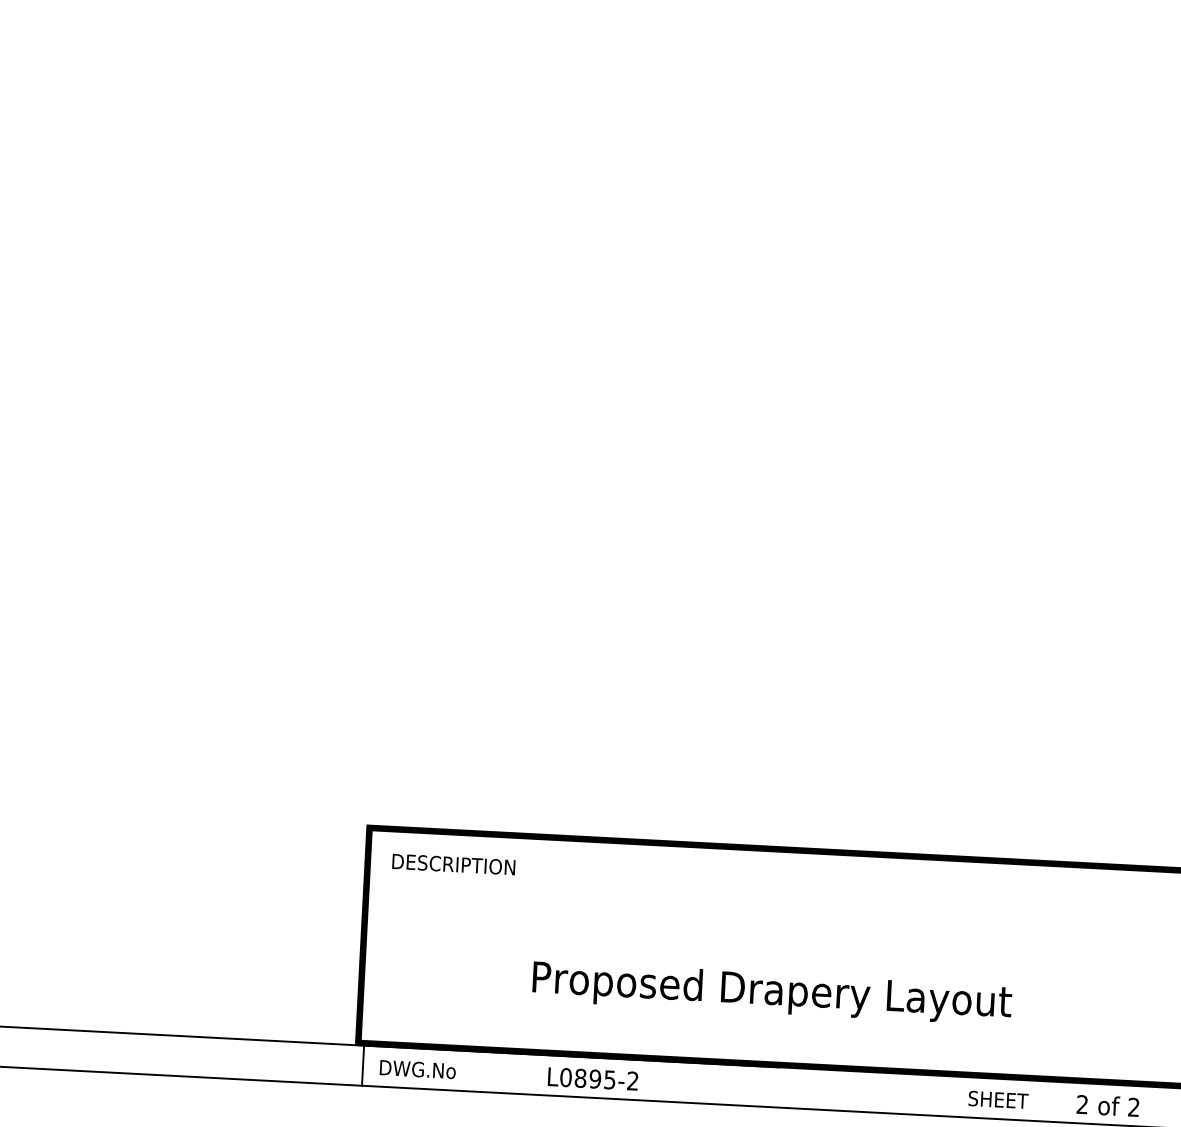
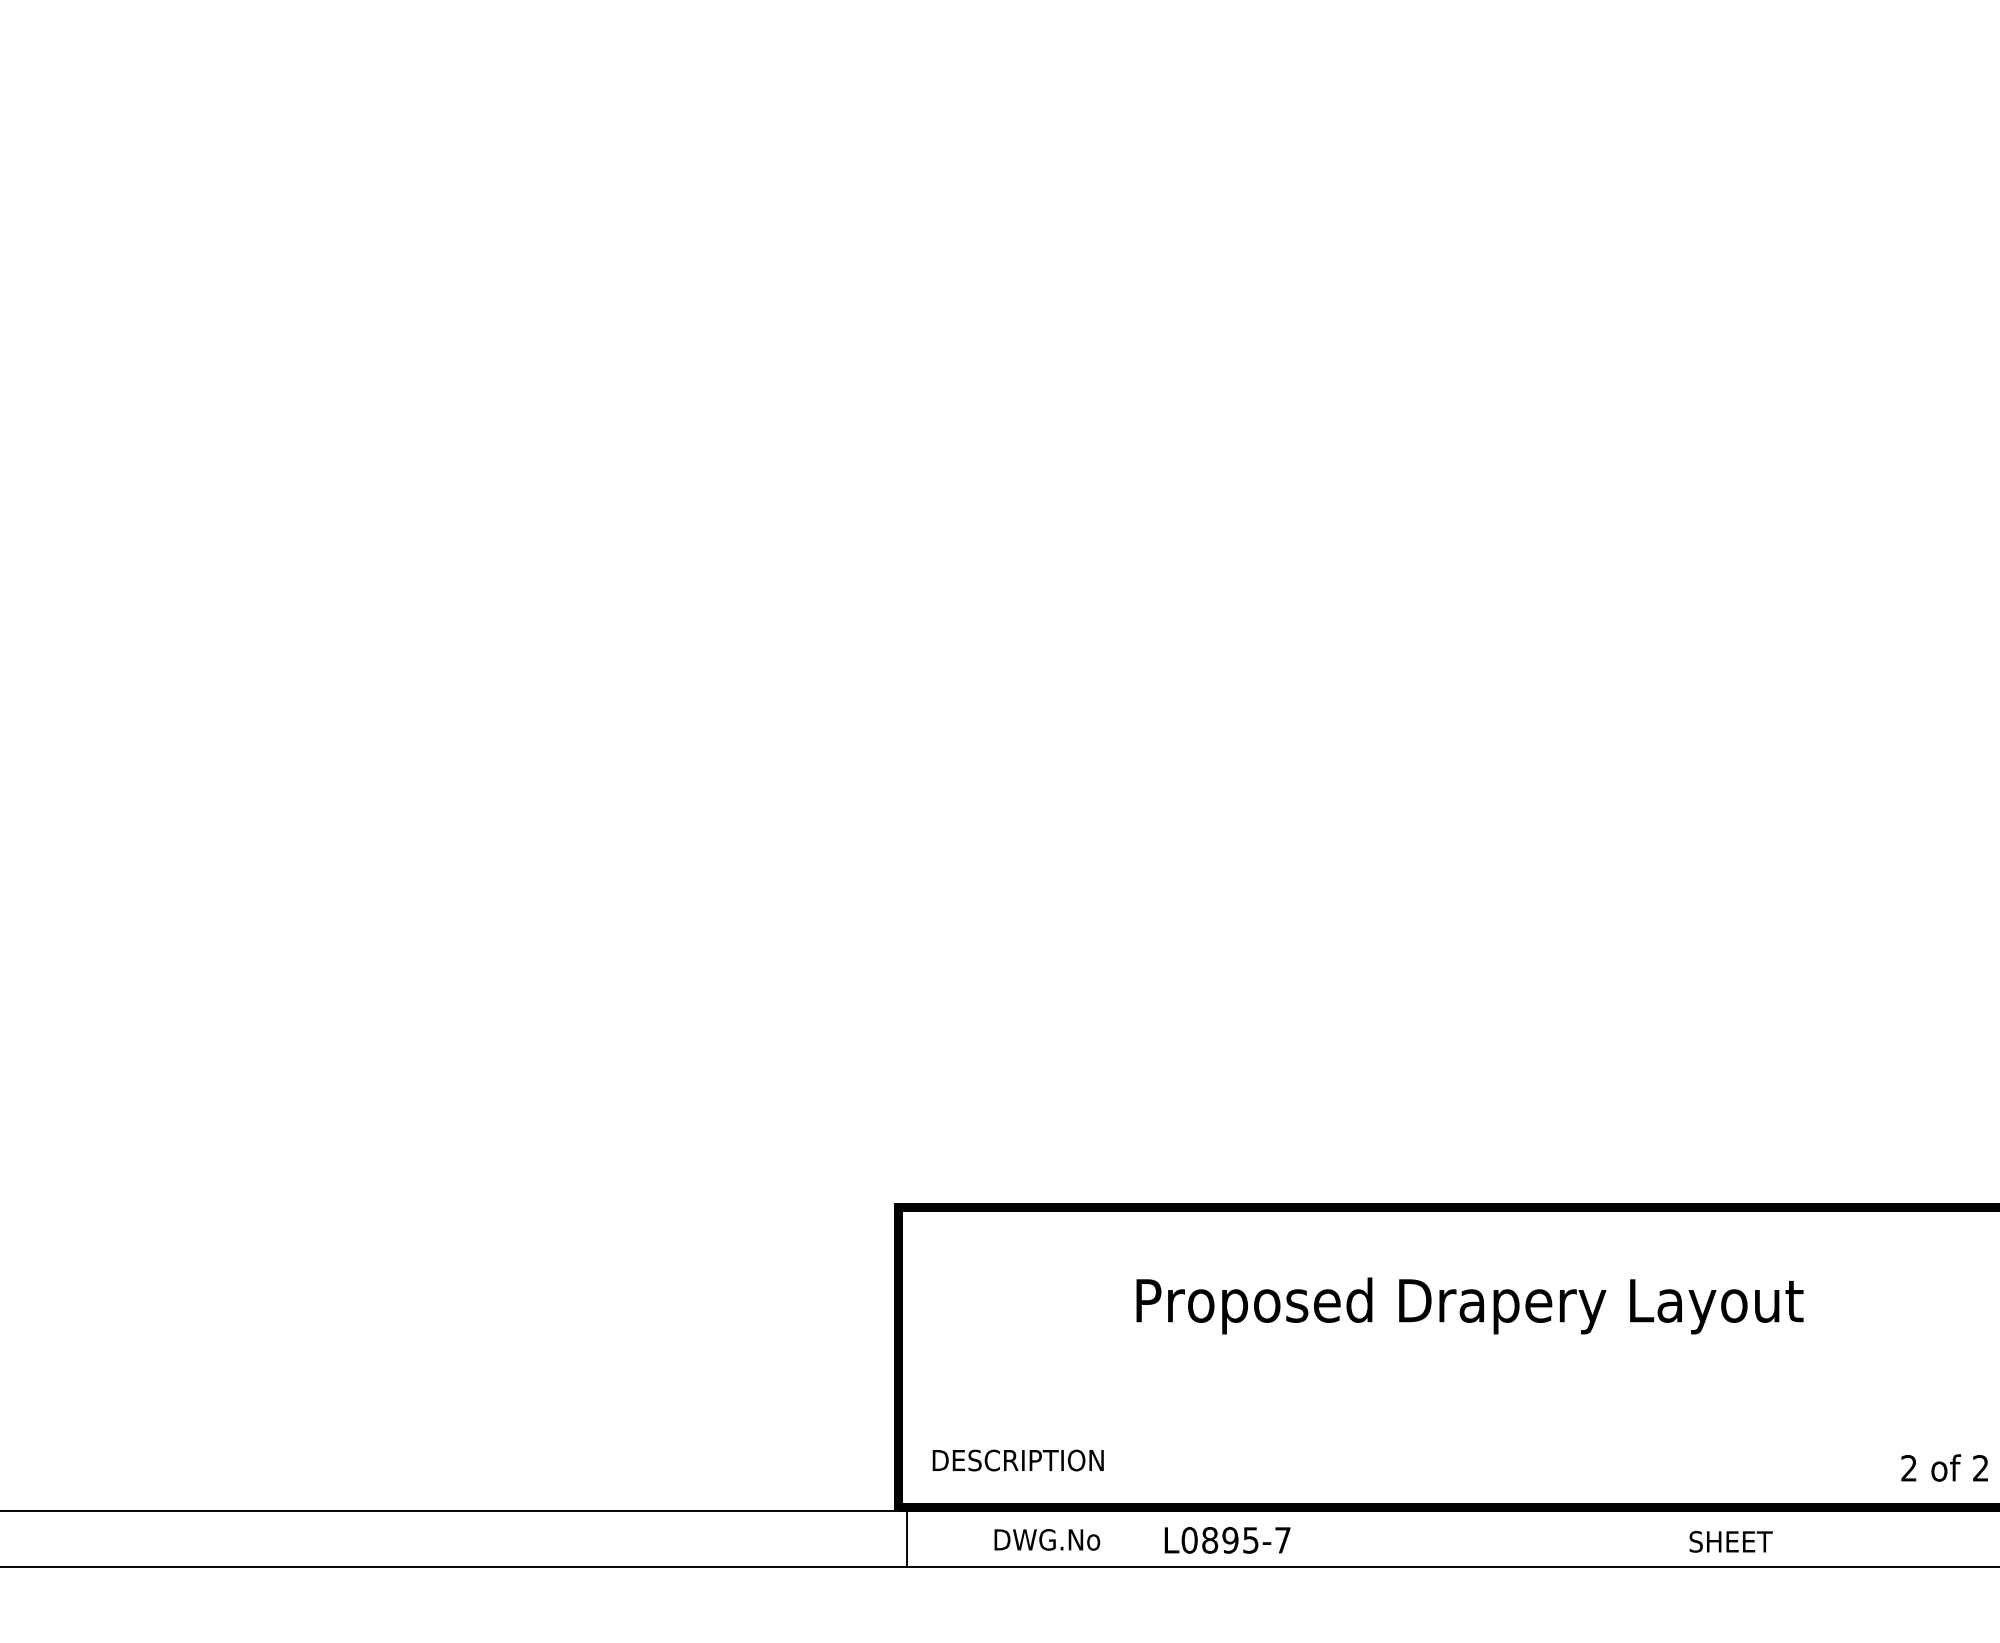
text: (453, 864) -> (1017, 1460), moved
text: (771, 992) -> (1469, 1305), moved
text: (418, 1069) -> (1047, 1539), moved
text: (632, 1081) -> (1282, 1540), L0895-2 -> L0895-7
text: (998, 1099) -> (1730, 1541), moved
text: (1107, 1105) -> (1944, 1467), moved

